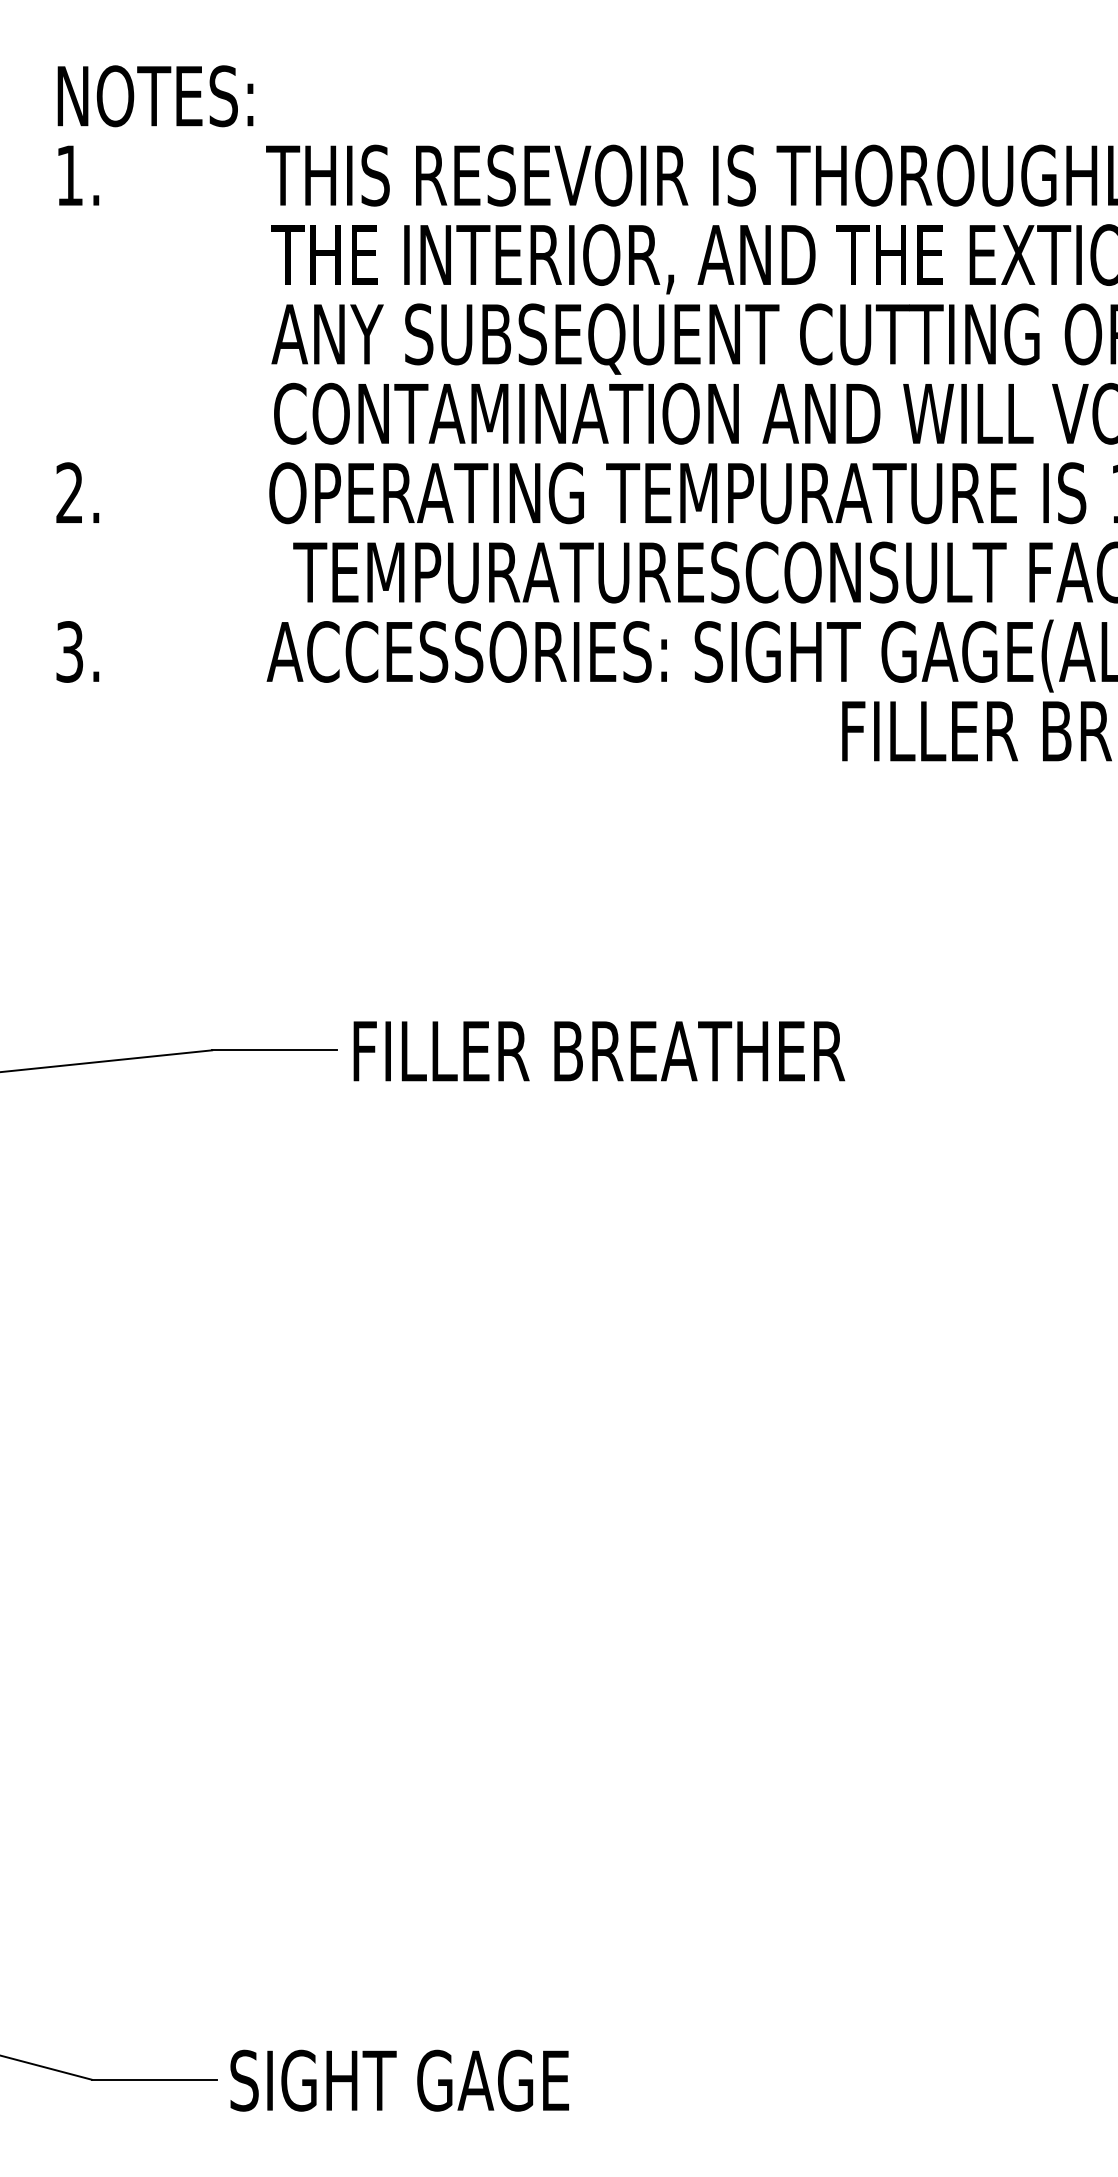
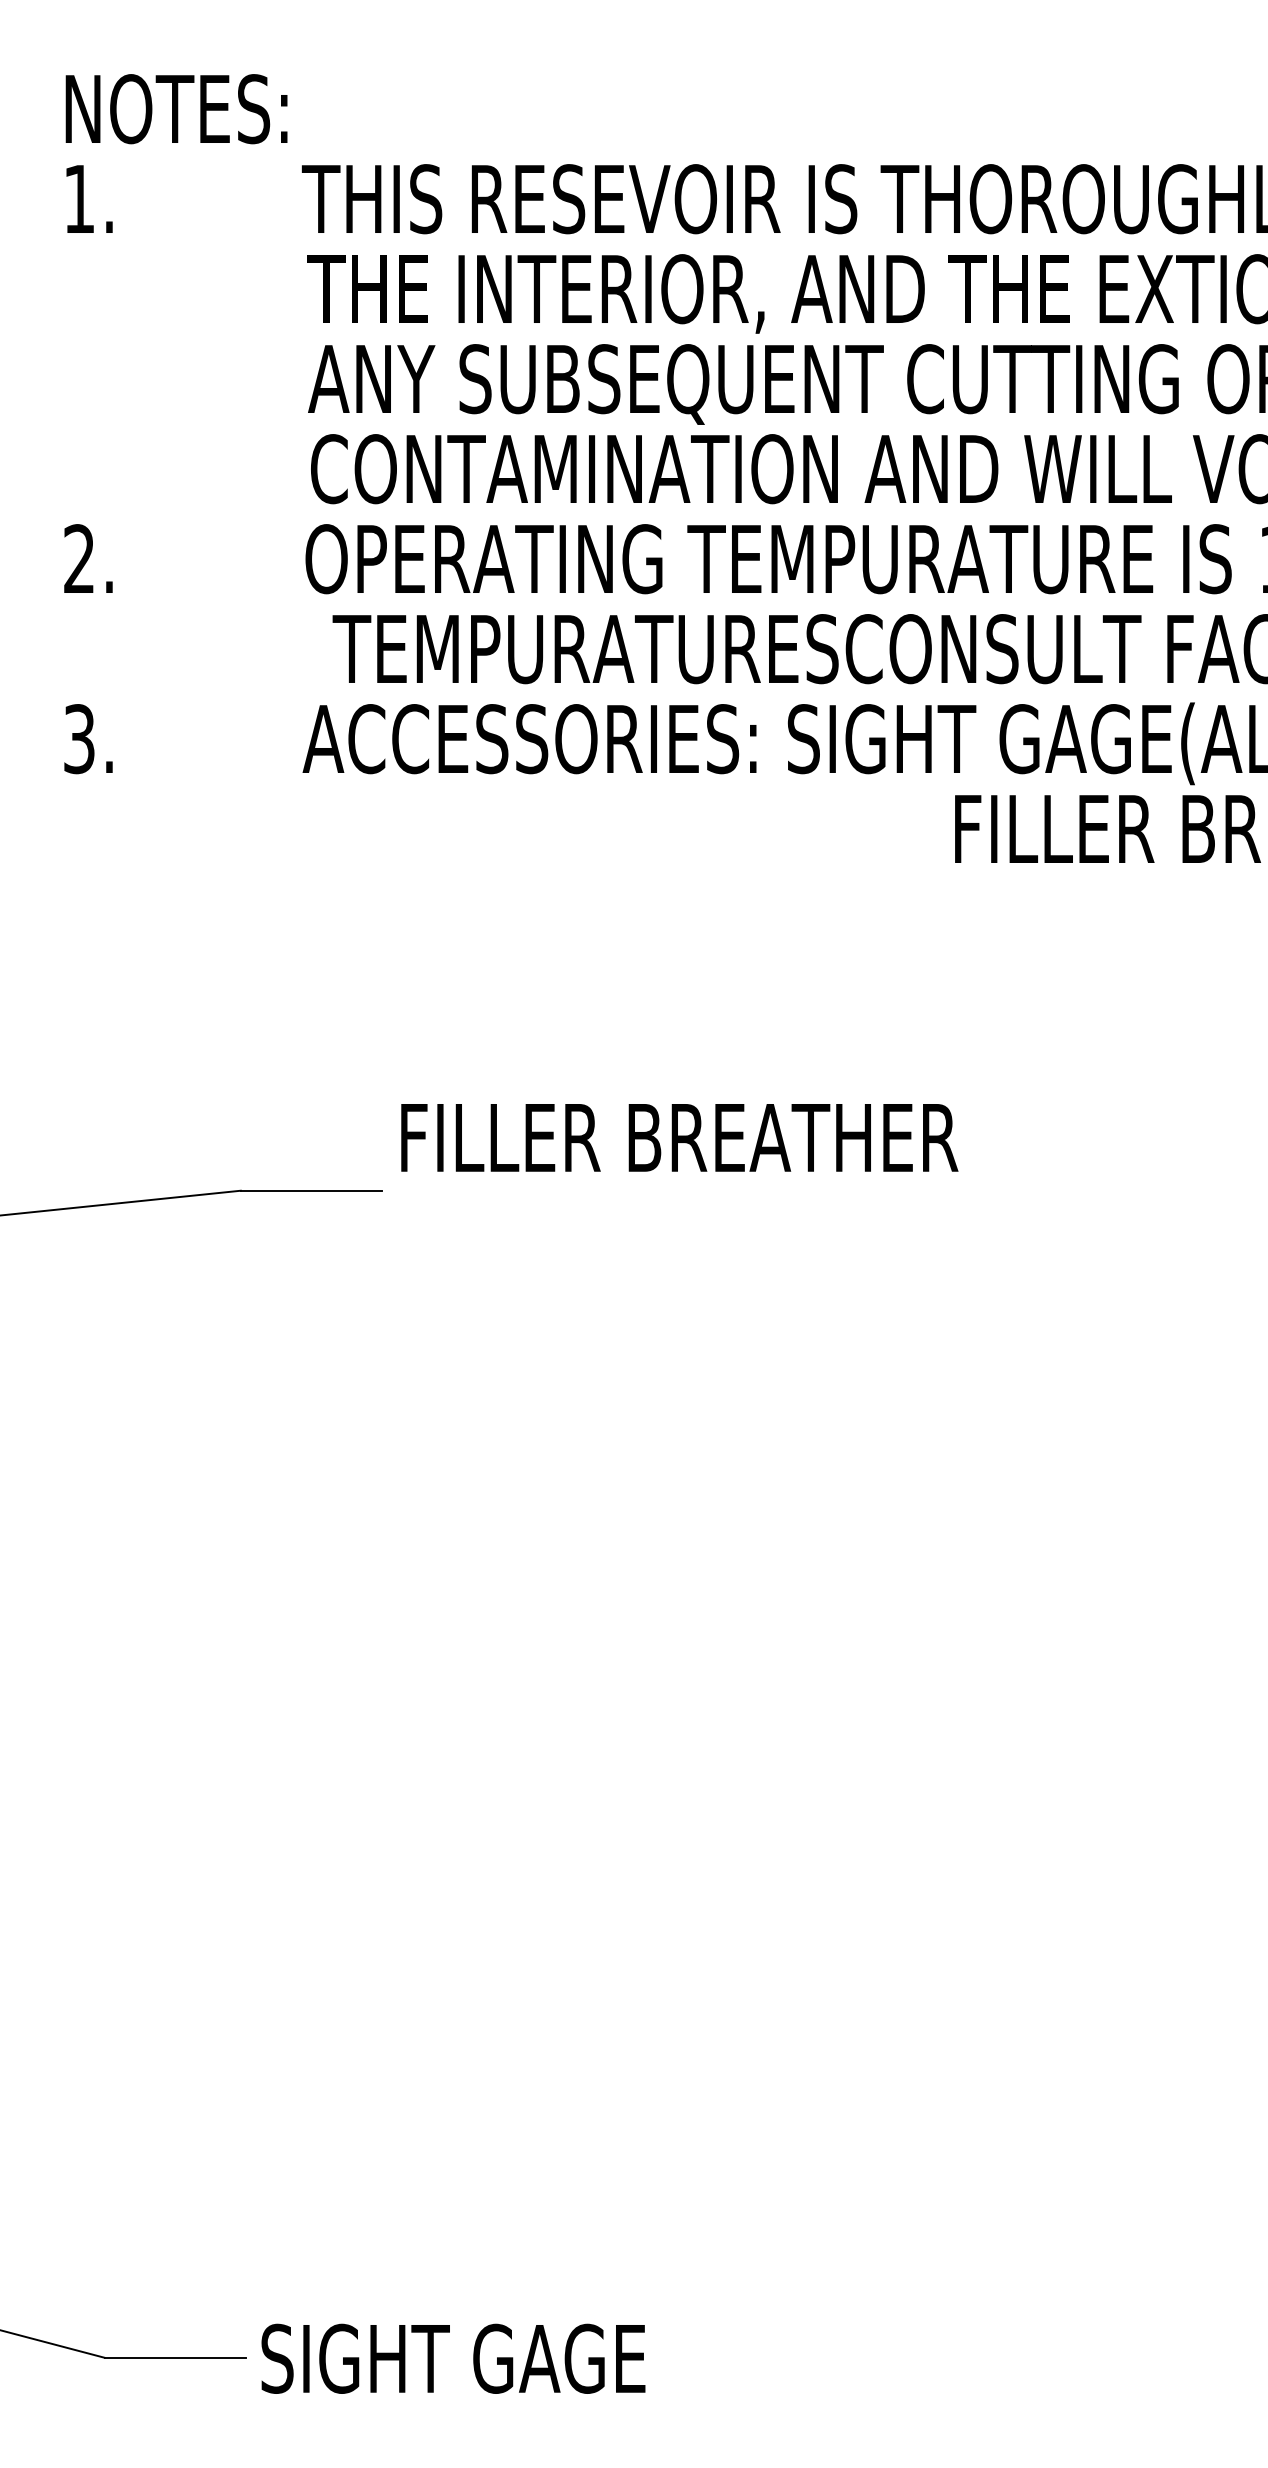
text: (599, 1051) -> (679, 1137), moved

